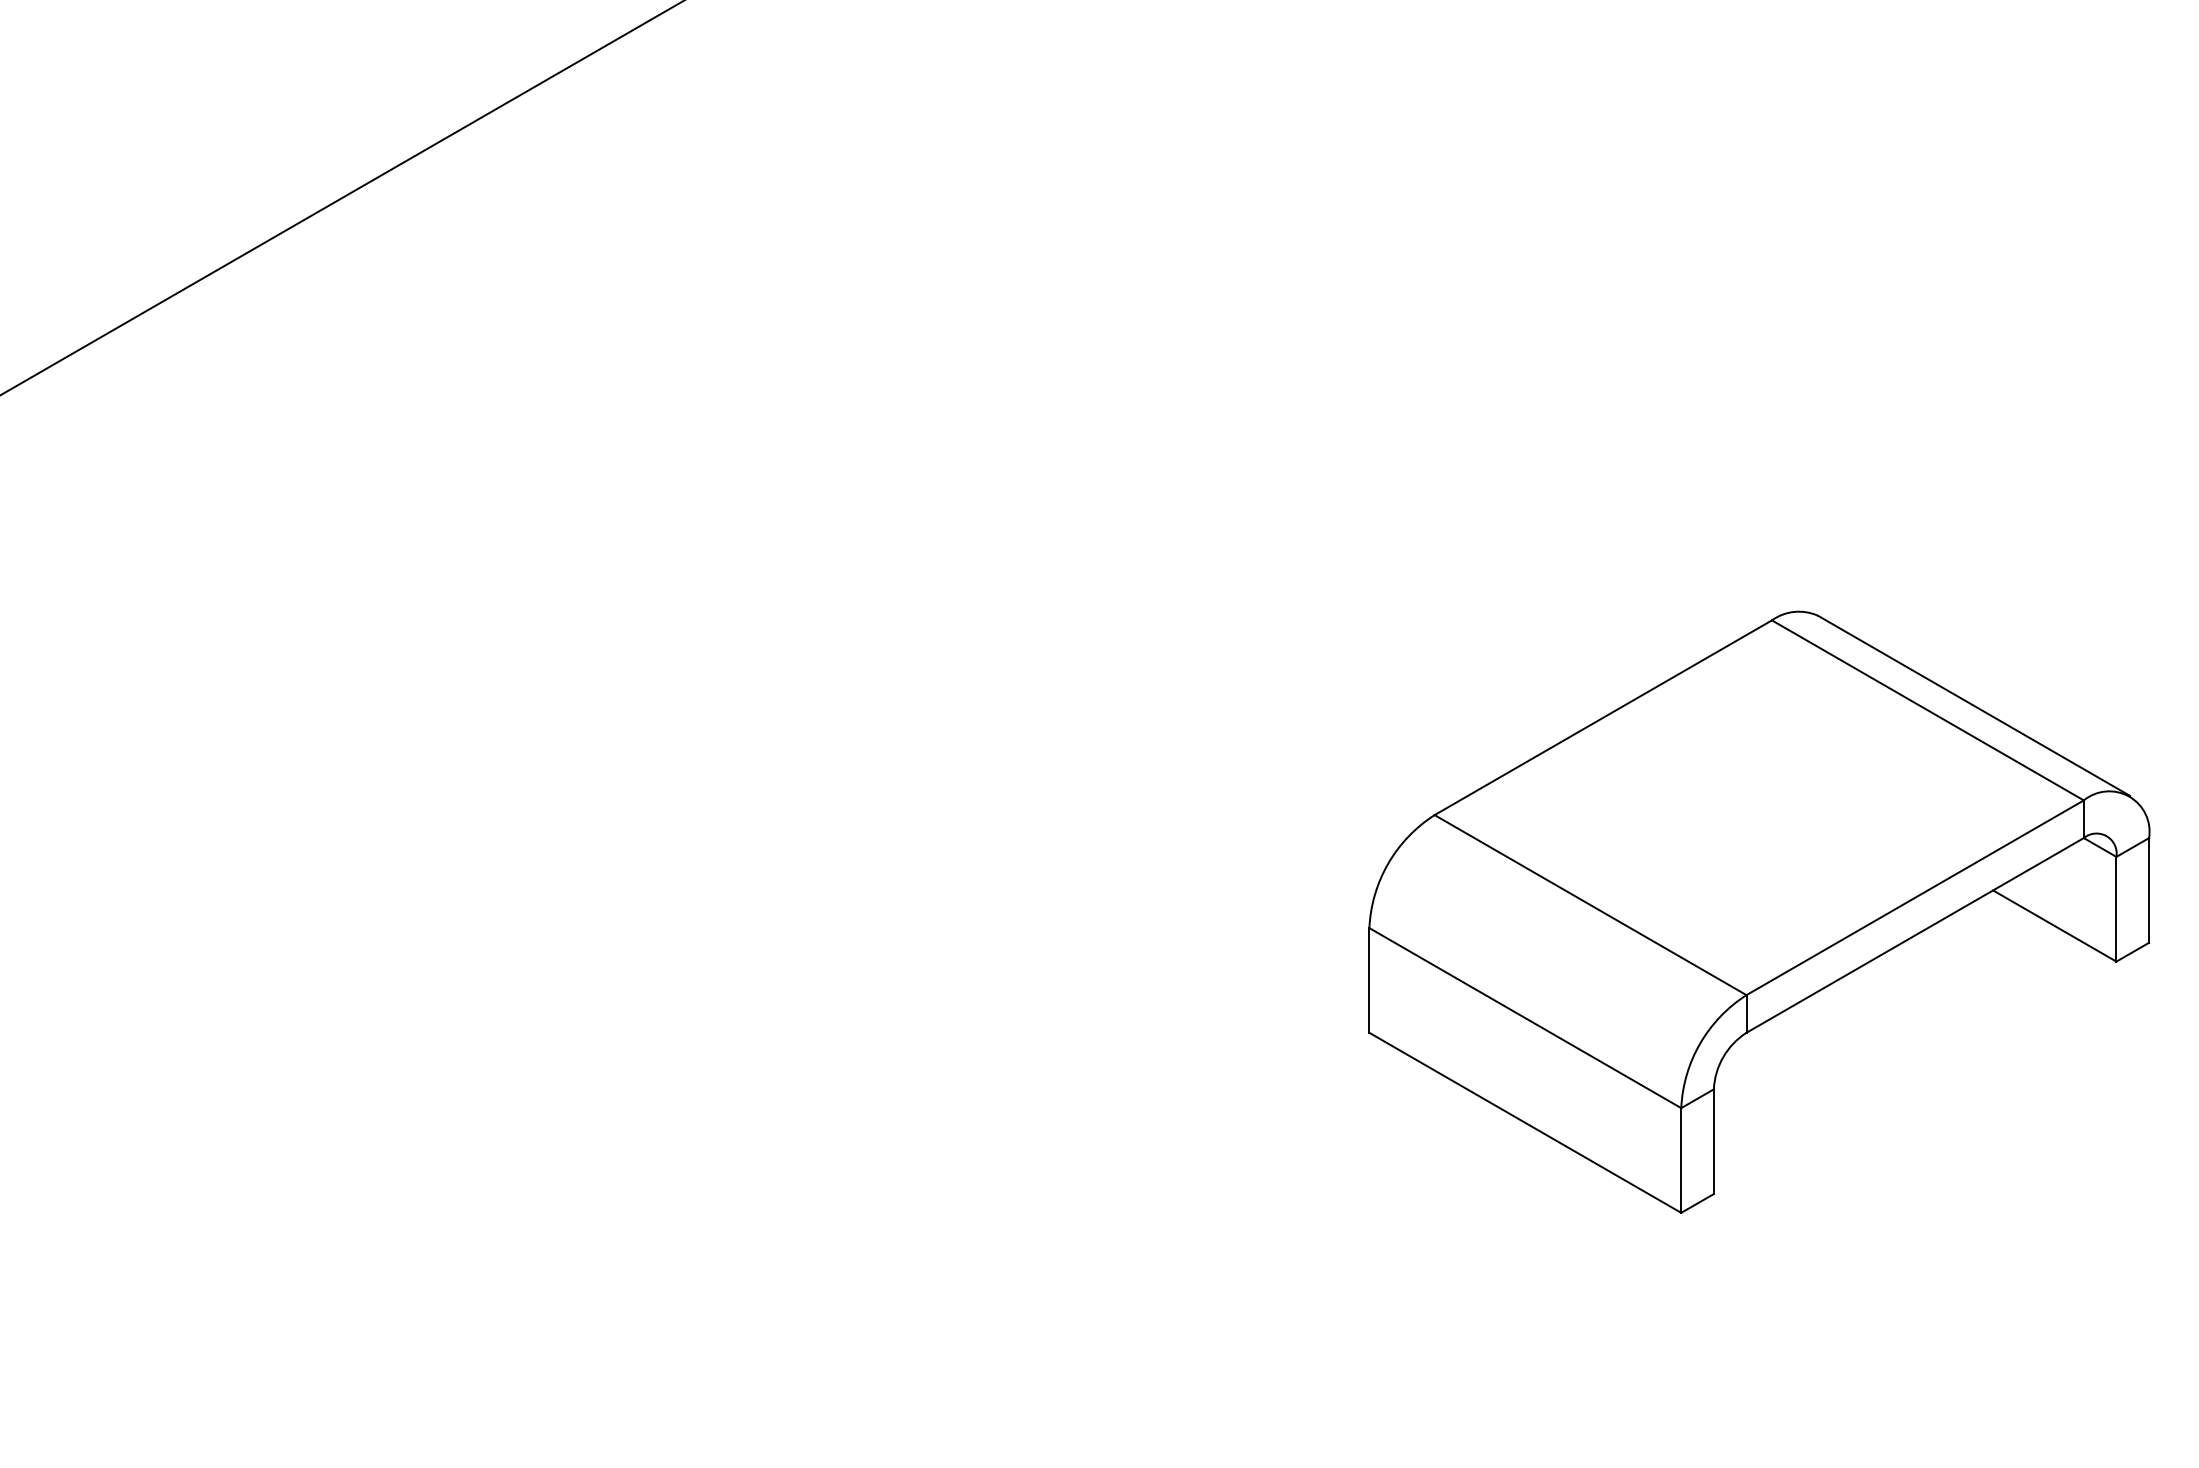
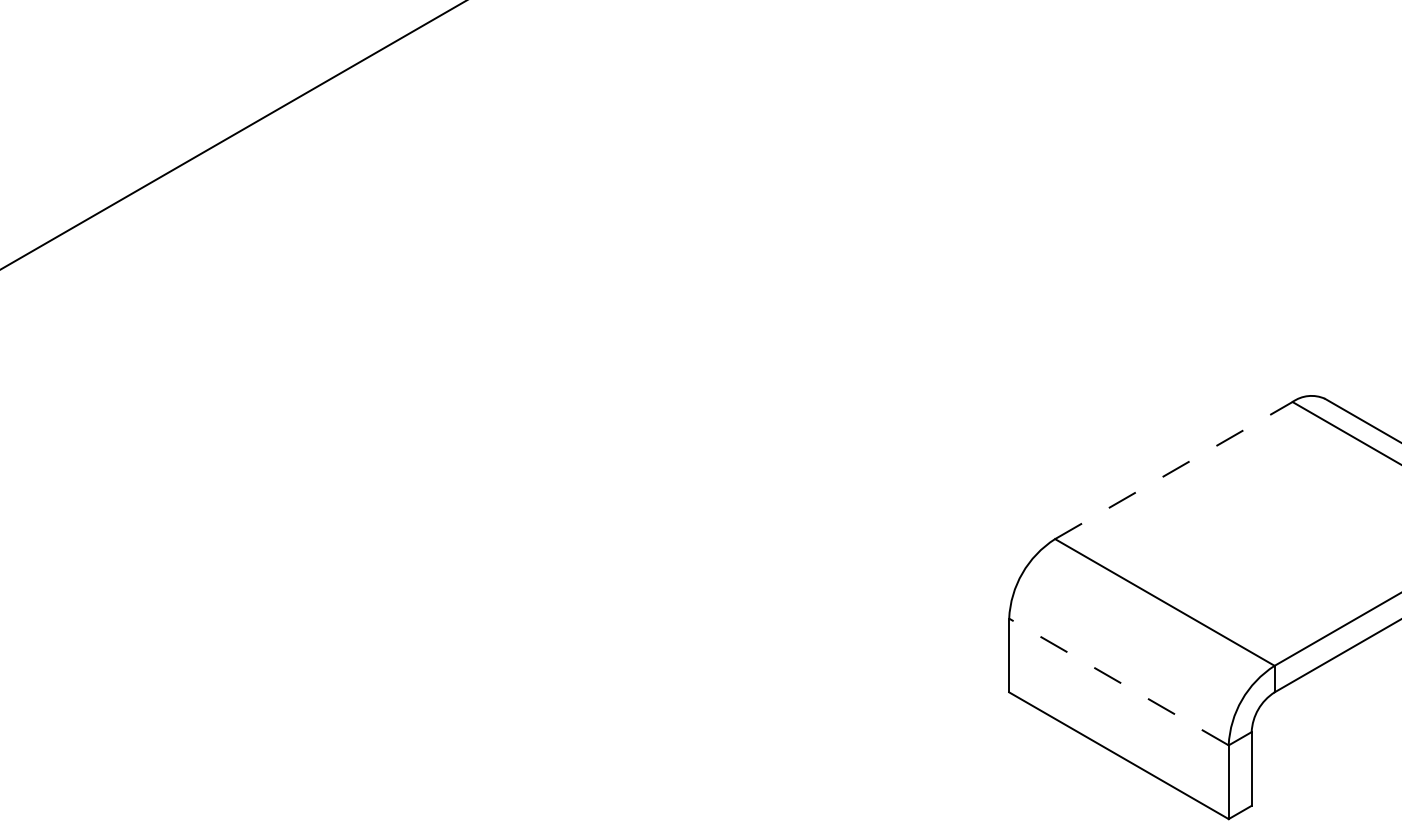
line: (1603, 717) -> (1173, 470), solid -> dashed
line: (1524, 1017) -> (1118, 681), solid -> dashed

